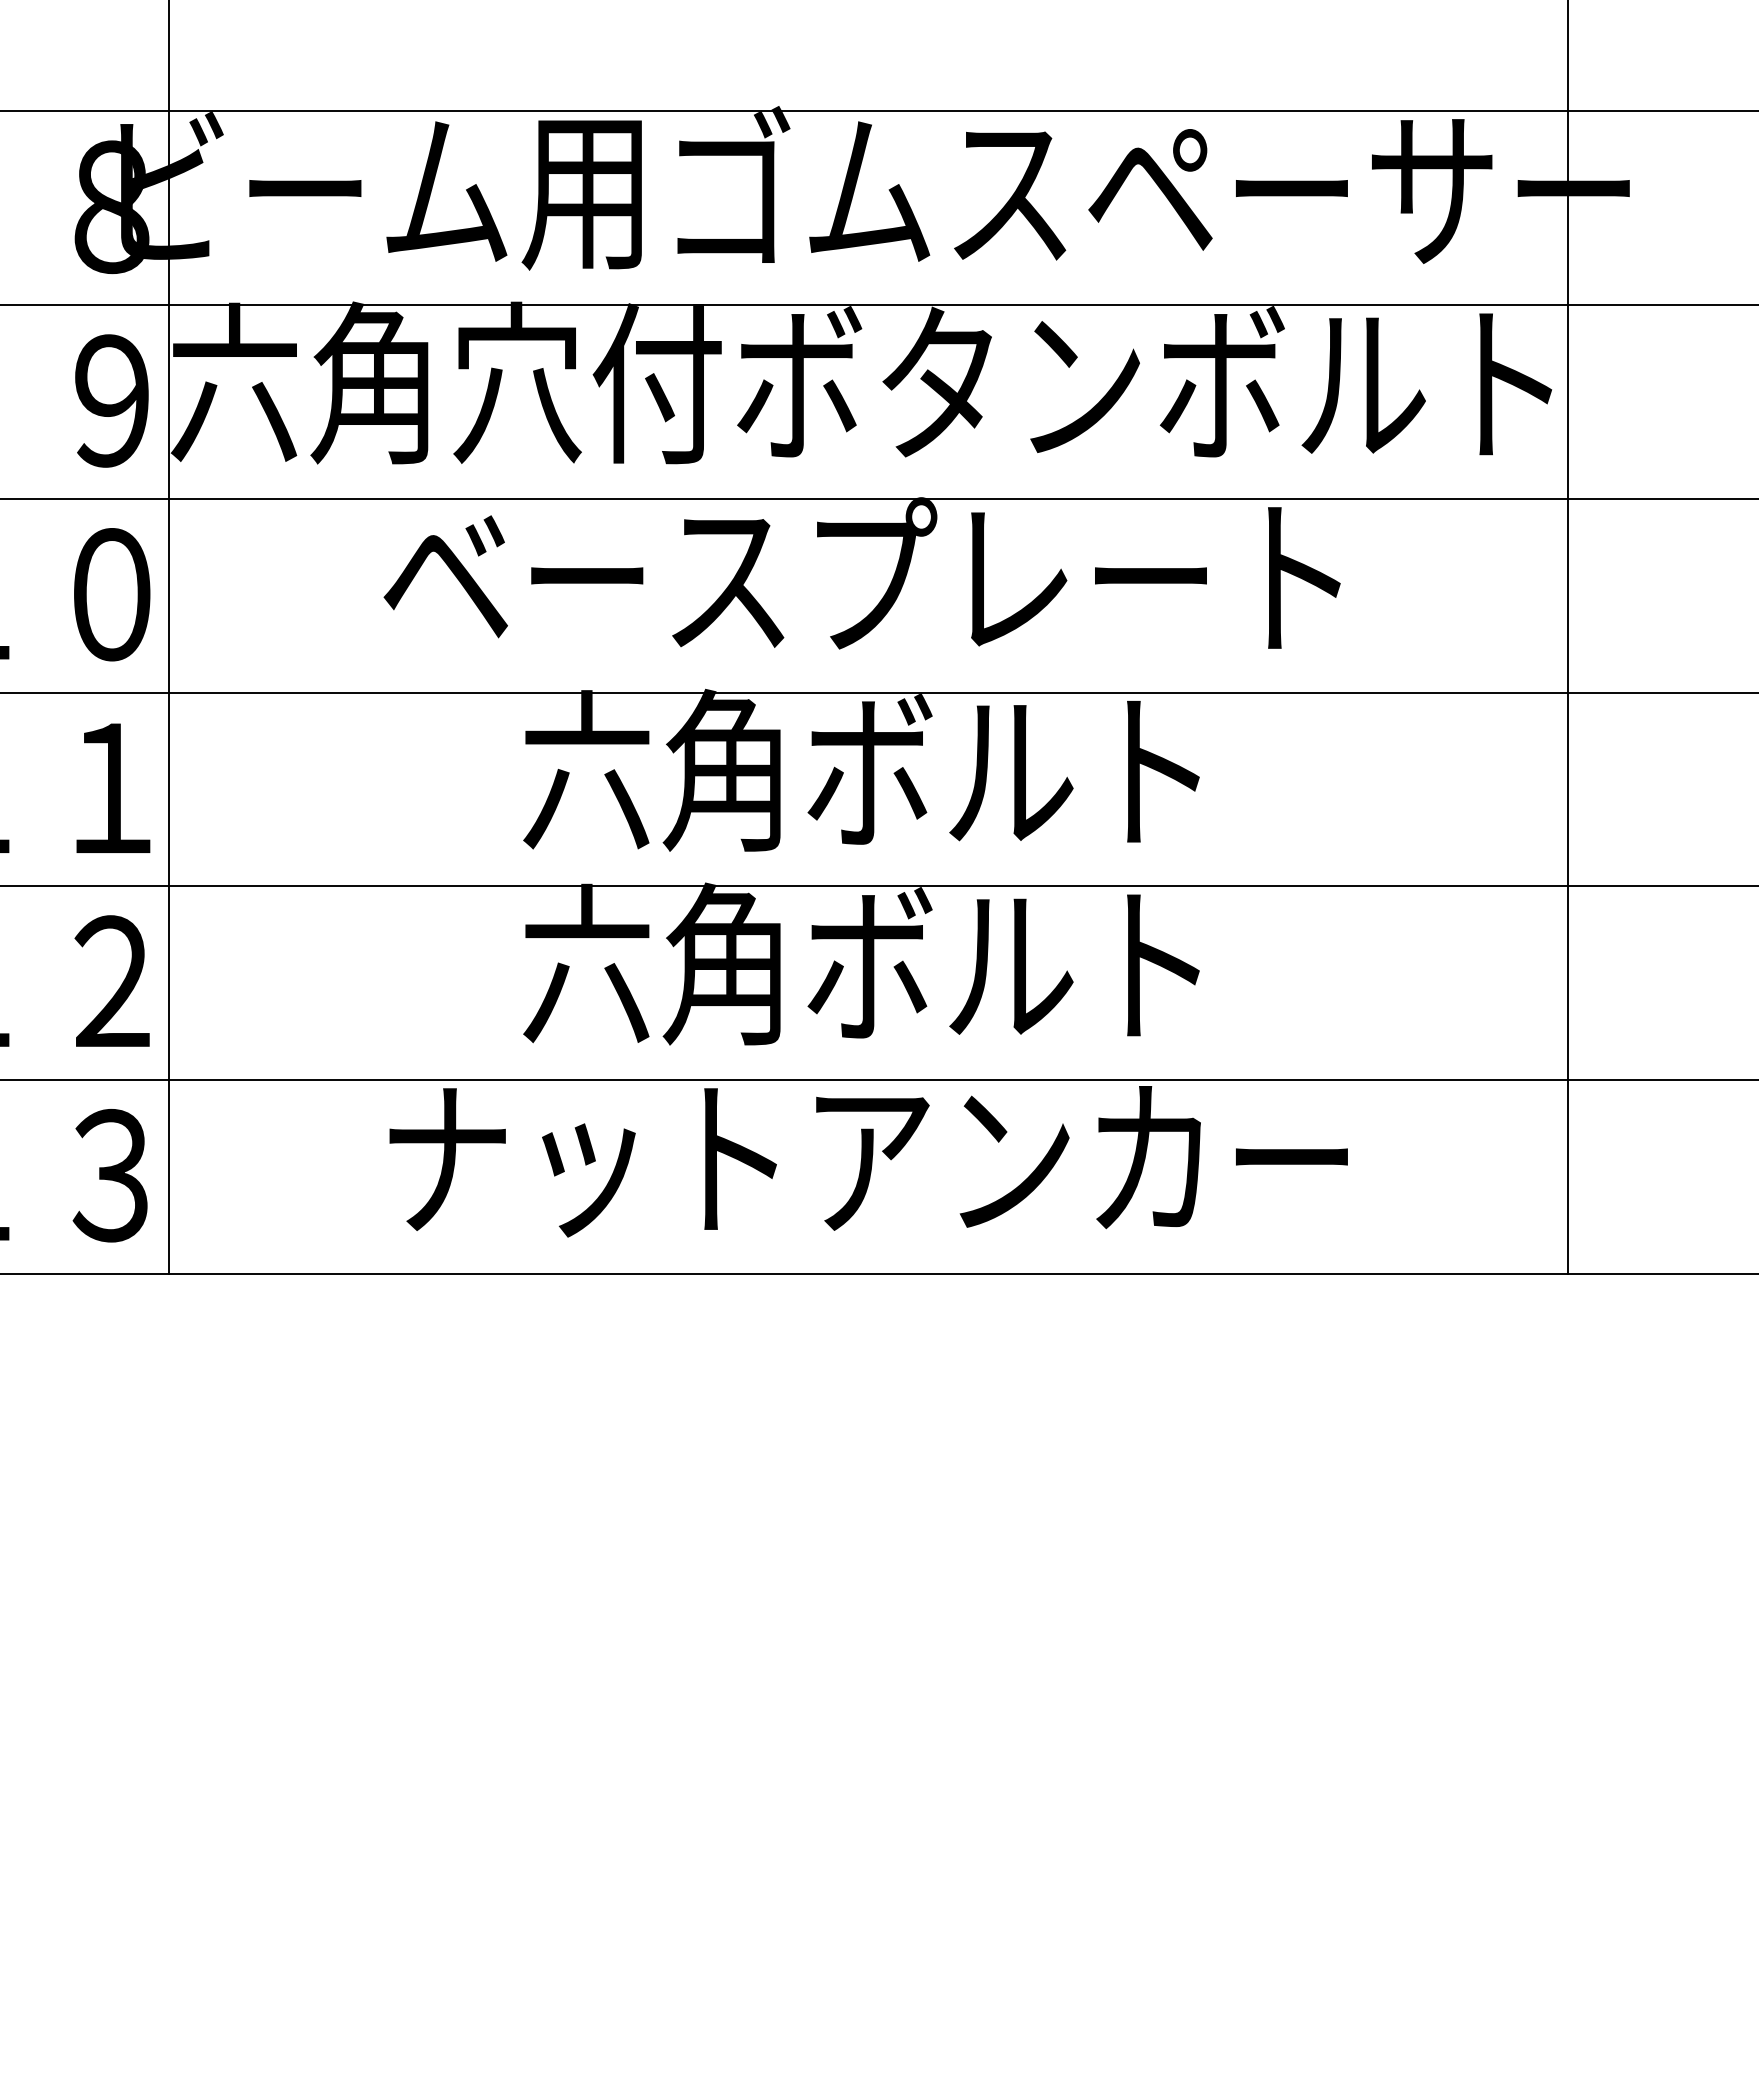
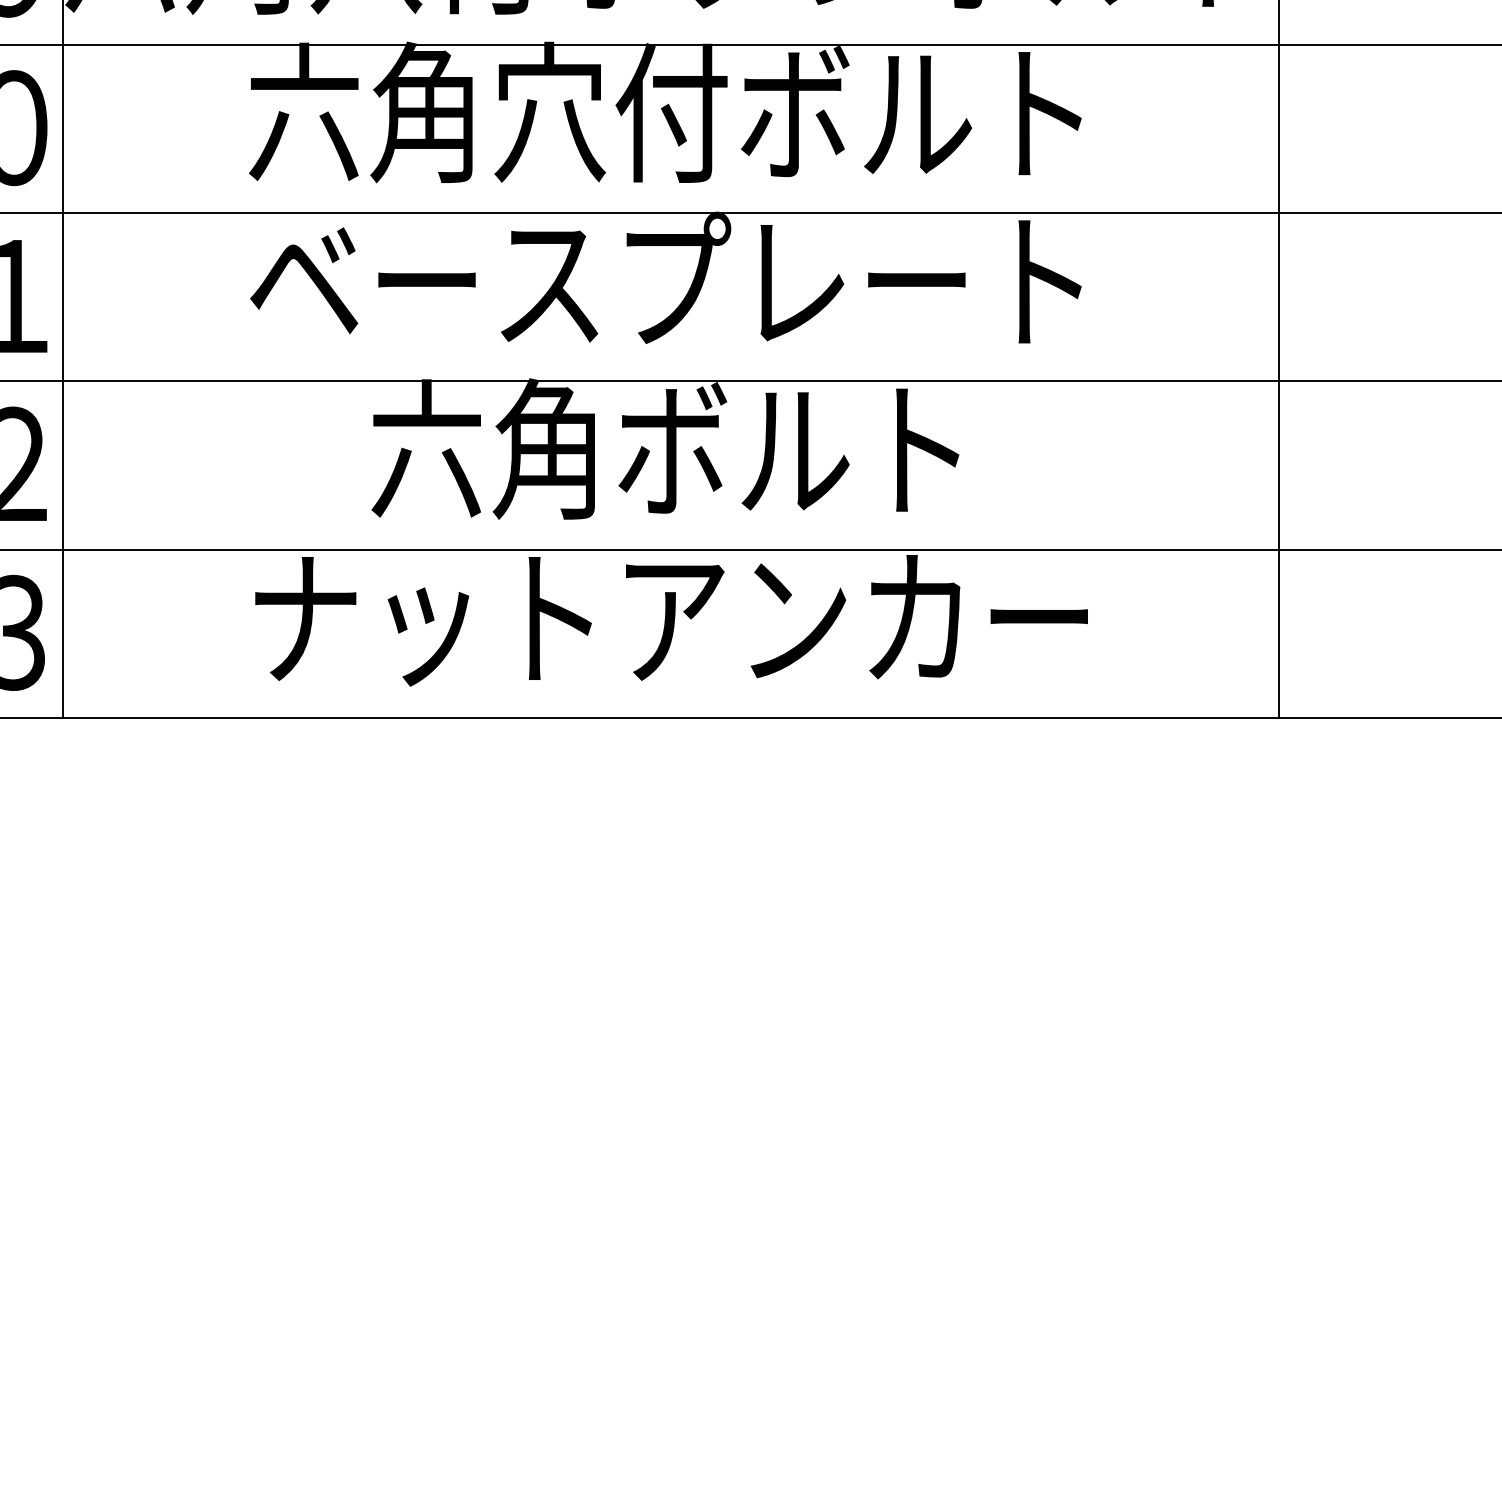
text: (798, 576) -> (610, 112), ベースプレート -> 六角穴付ボルト
text: (861, 769) -> (665, 279), 六角ボルト -> ベースプレート

